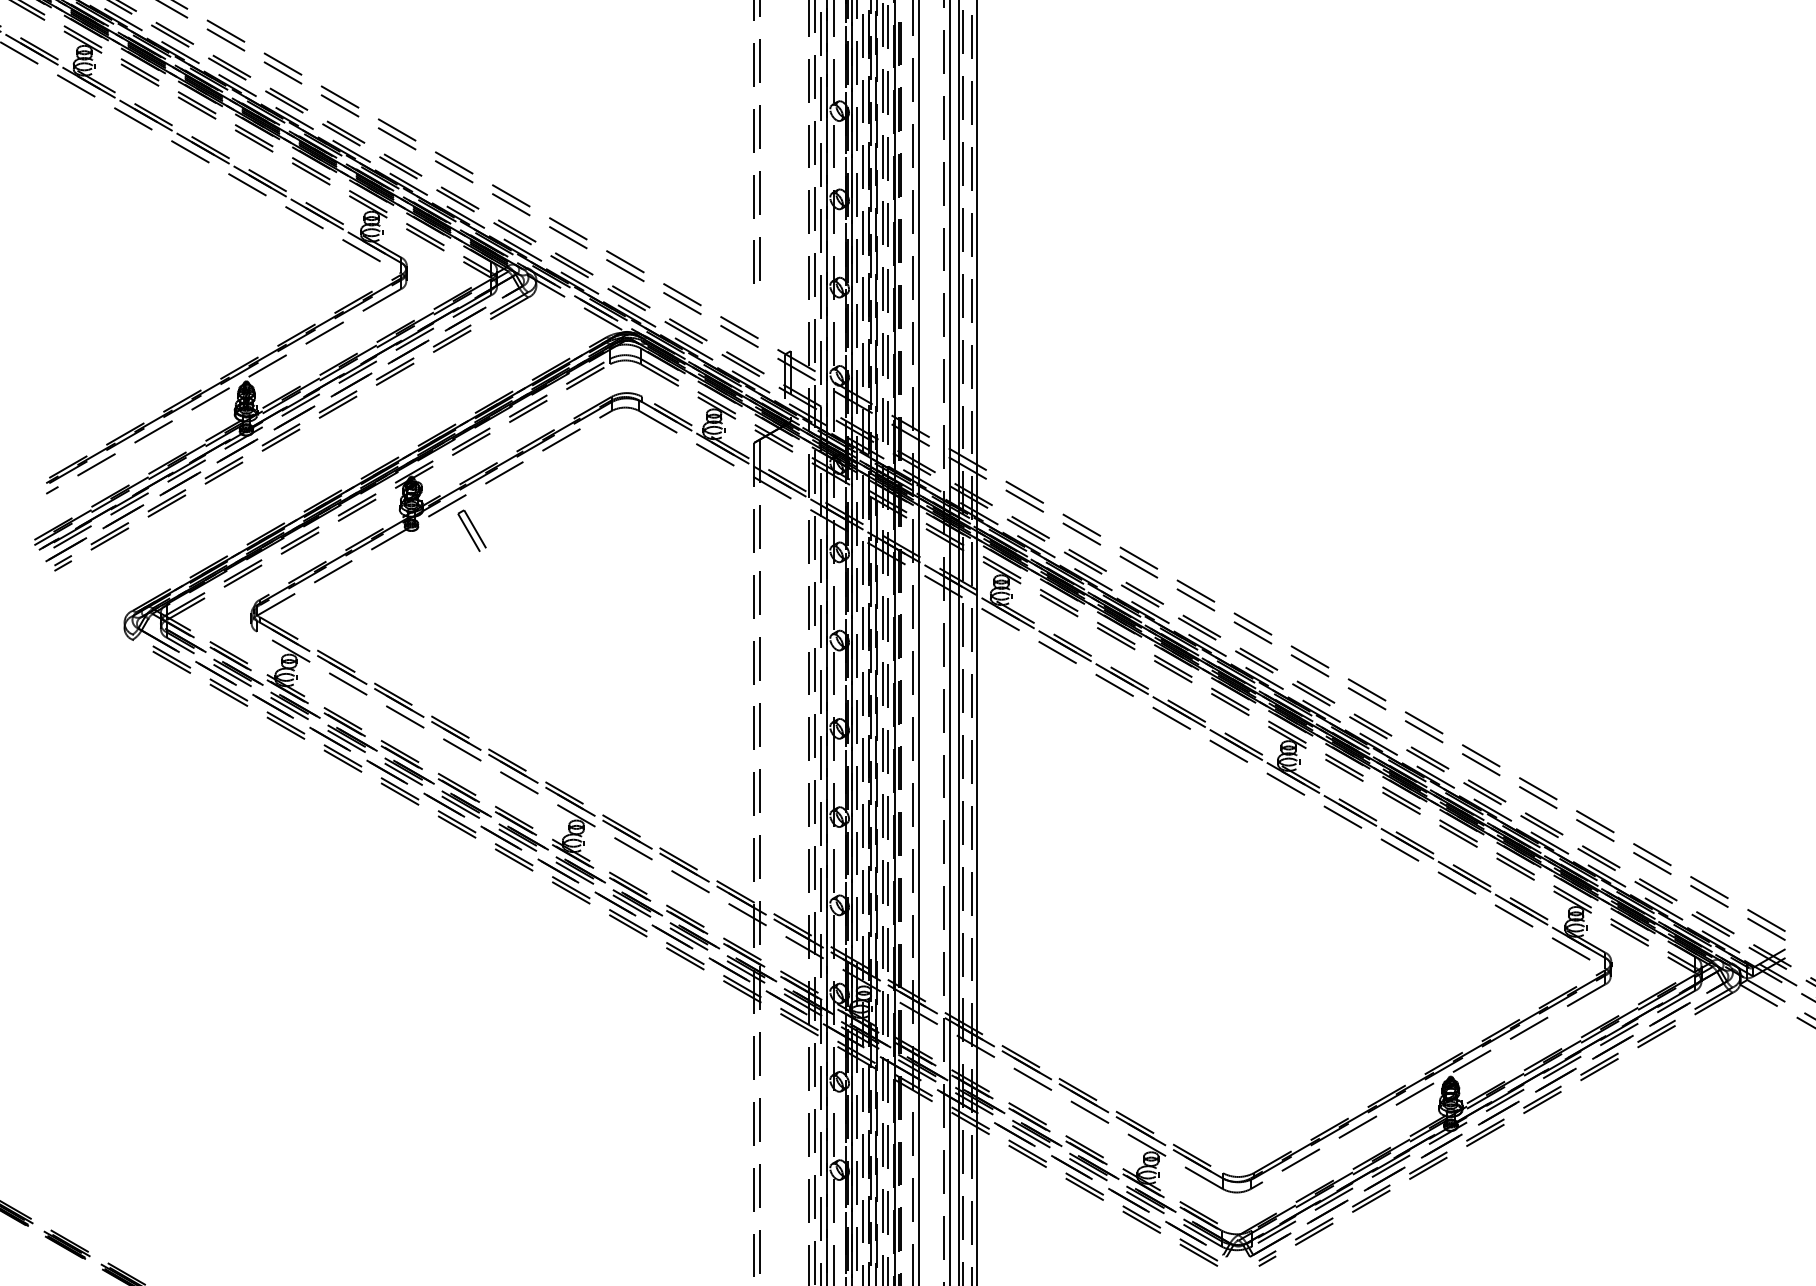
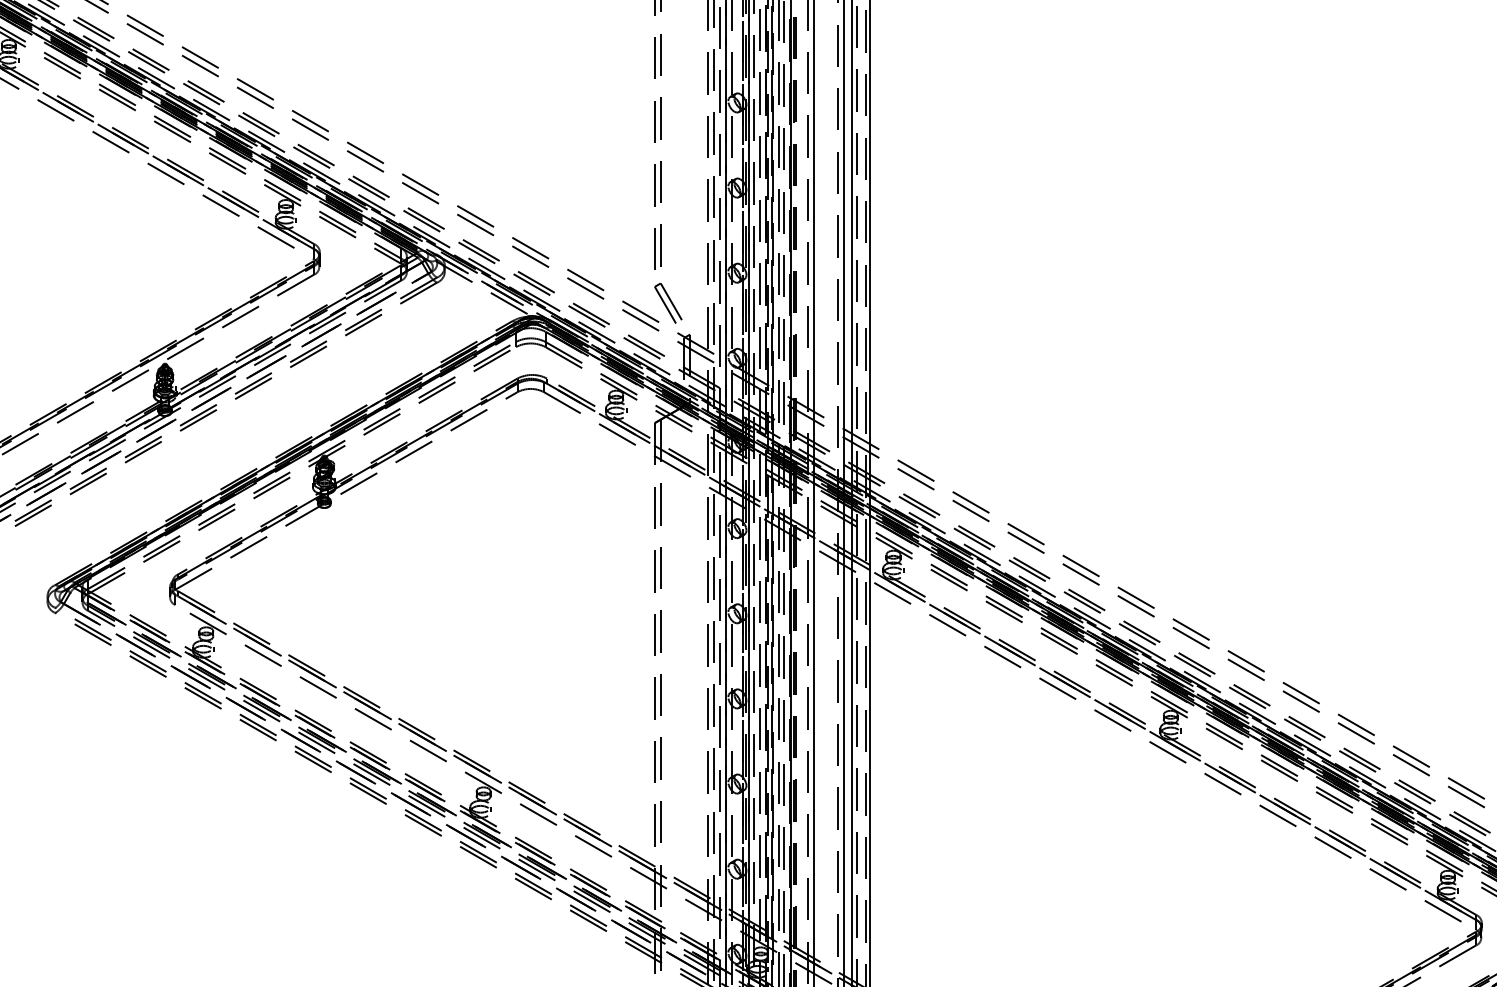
part: (471, 530) -> (667, 302), moved

